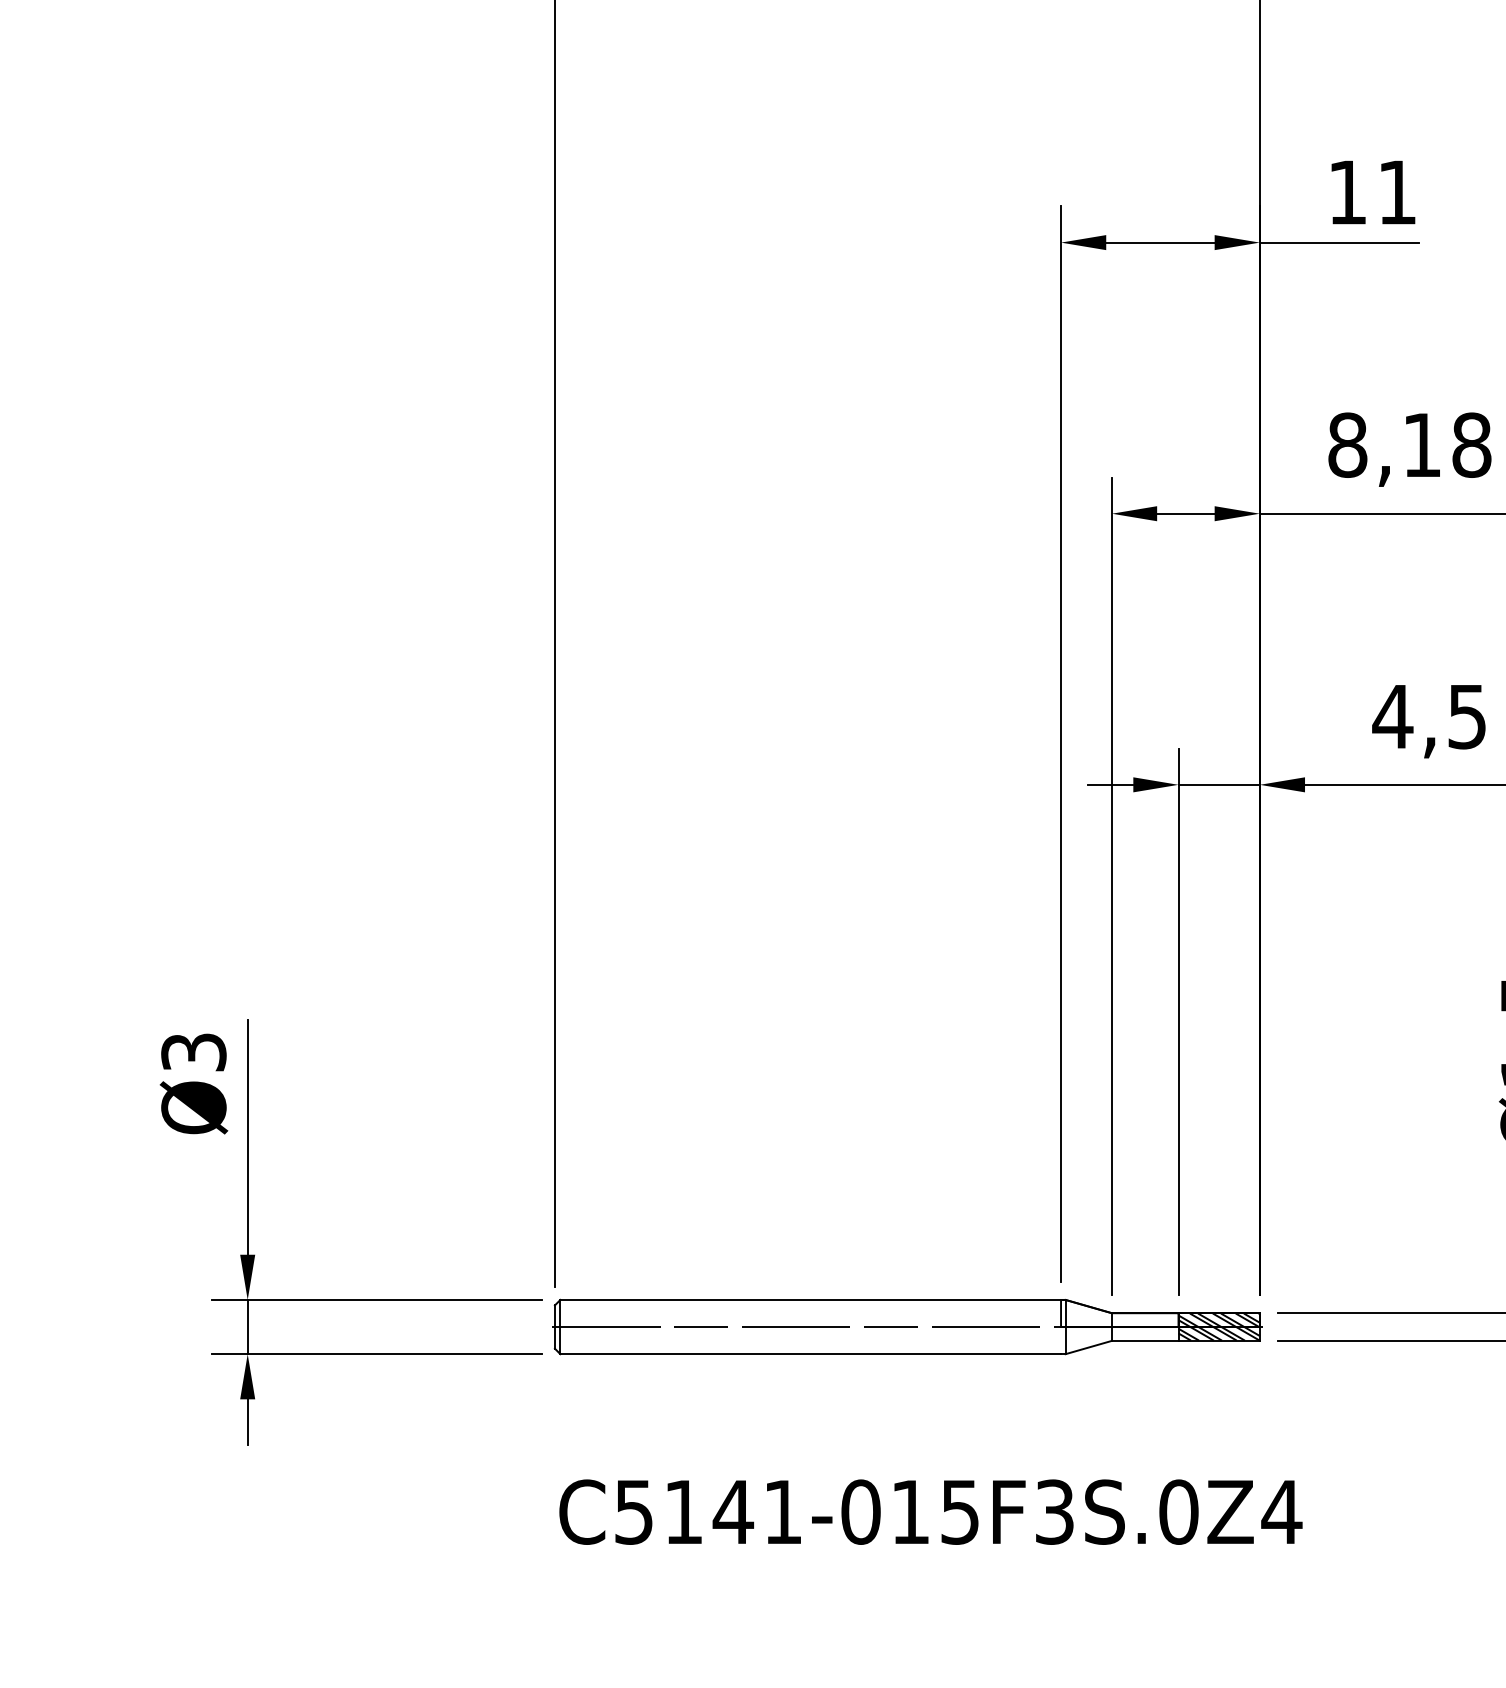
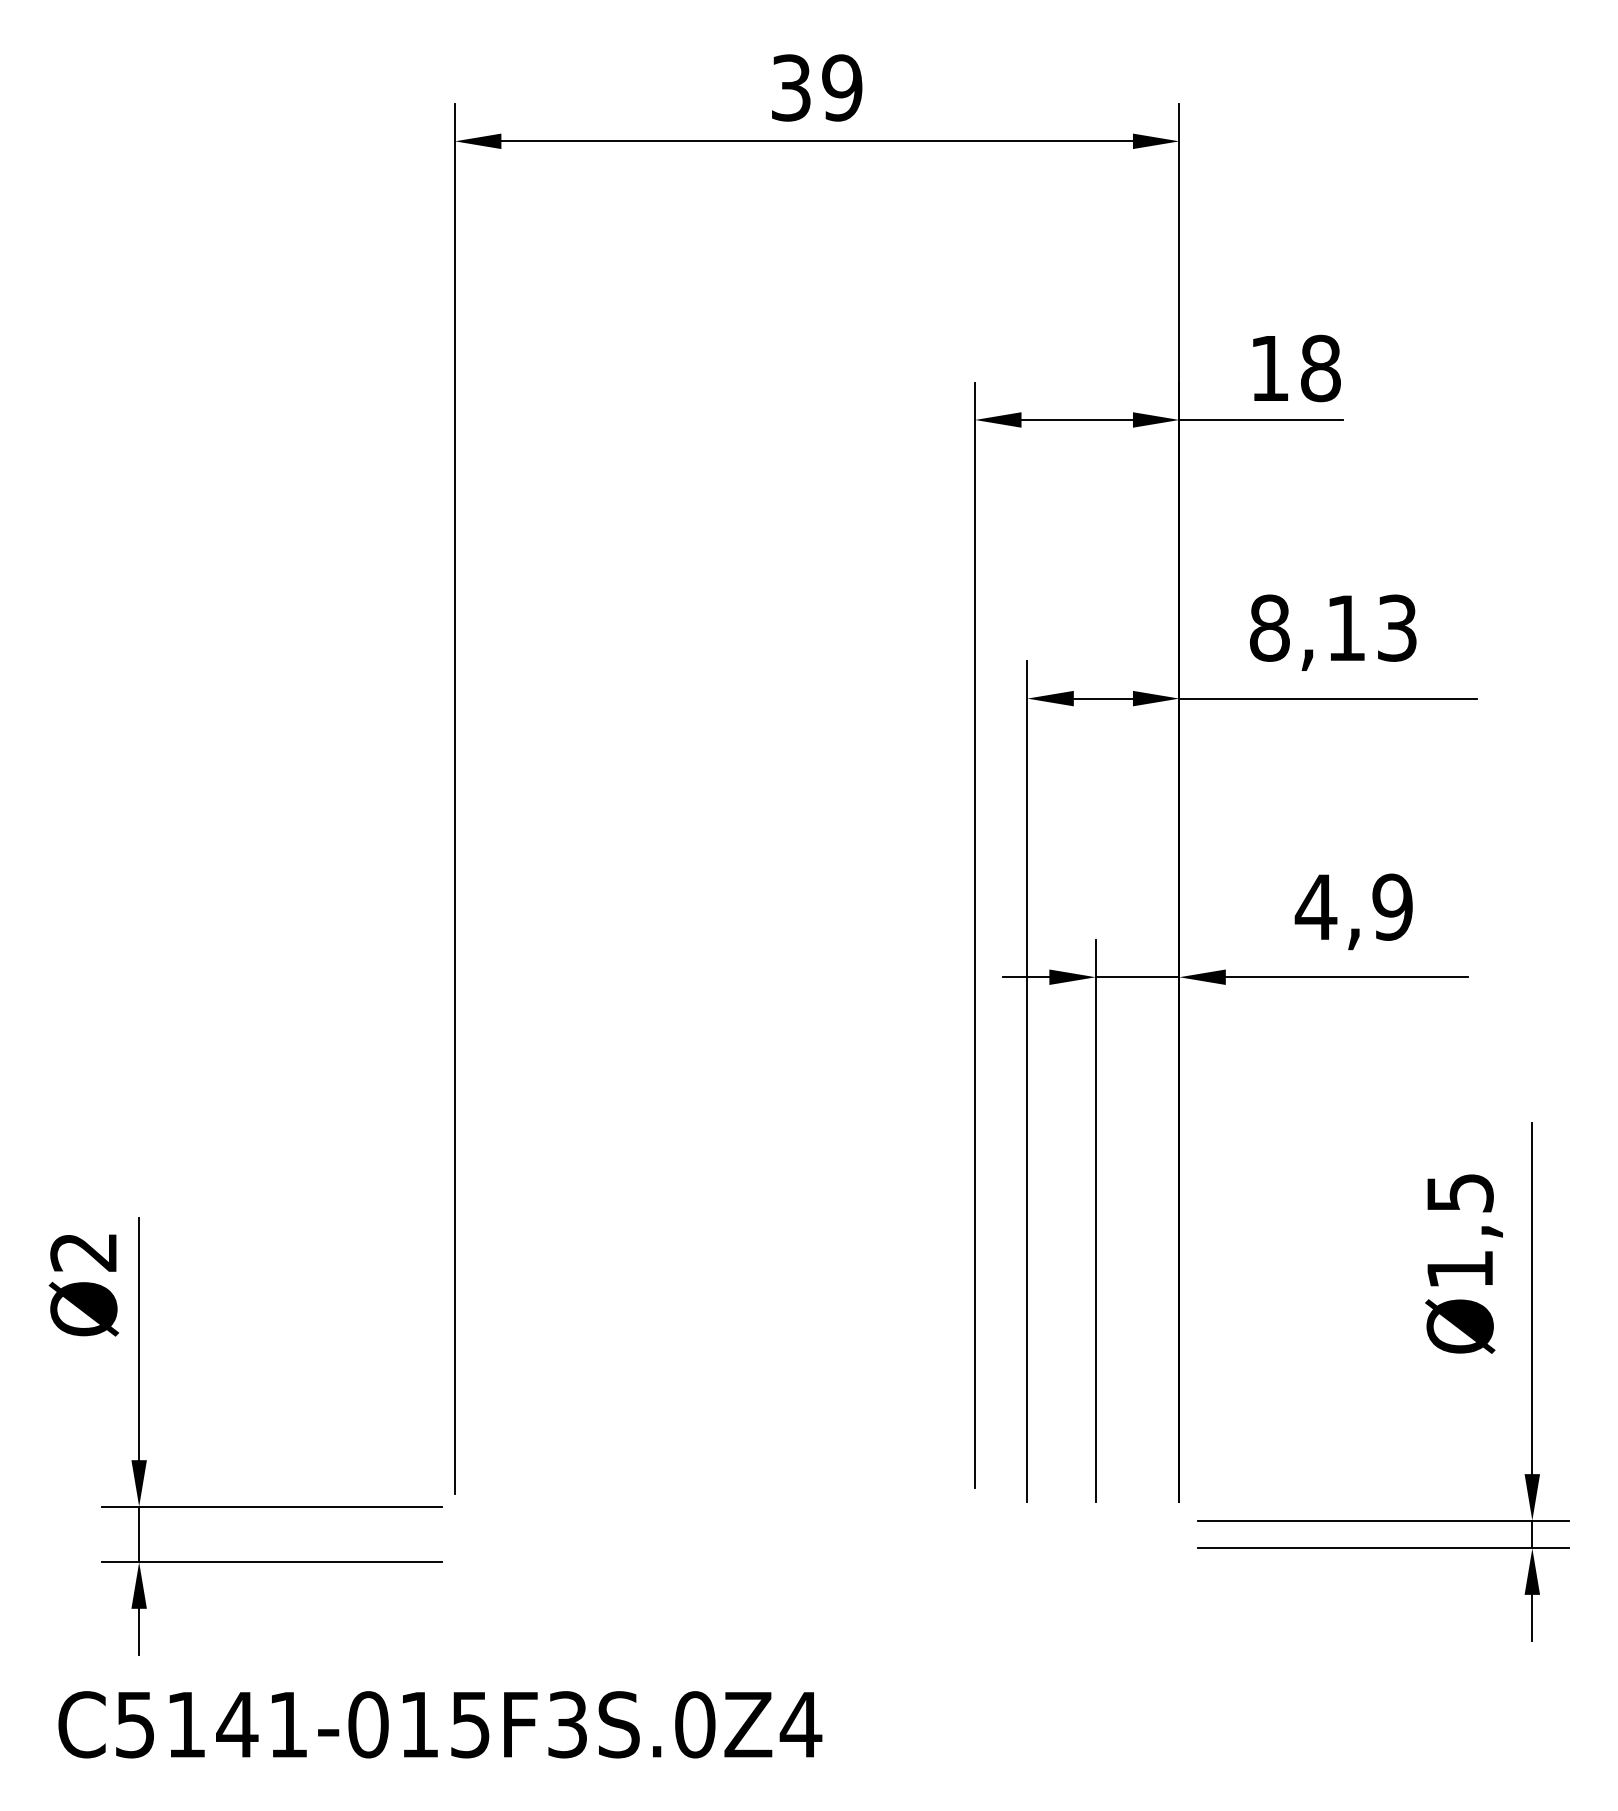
text: (1397, 192) -> (1320, 368), 11 -> 18
text: (1472, 444) -> (1397, 627), 8,18 -> 8,13
text: (1467, 716) -> (1392, 906), 4,5 -> 4,9
text: (193, 1052) -> (83, 1252), Ø3 -> Ø2
part: (906, 1327) -> (816, 1534), removed
text: (931, 1511) -> (440, 1724), moved

